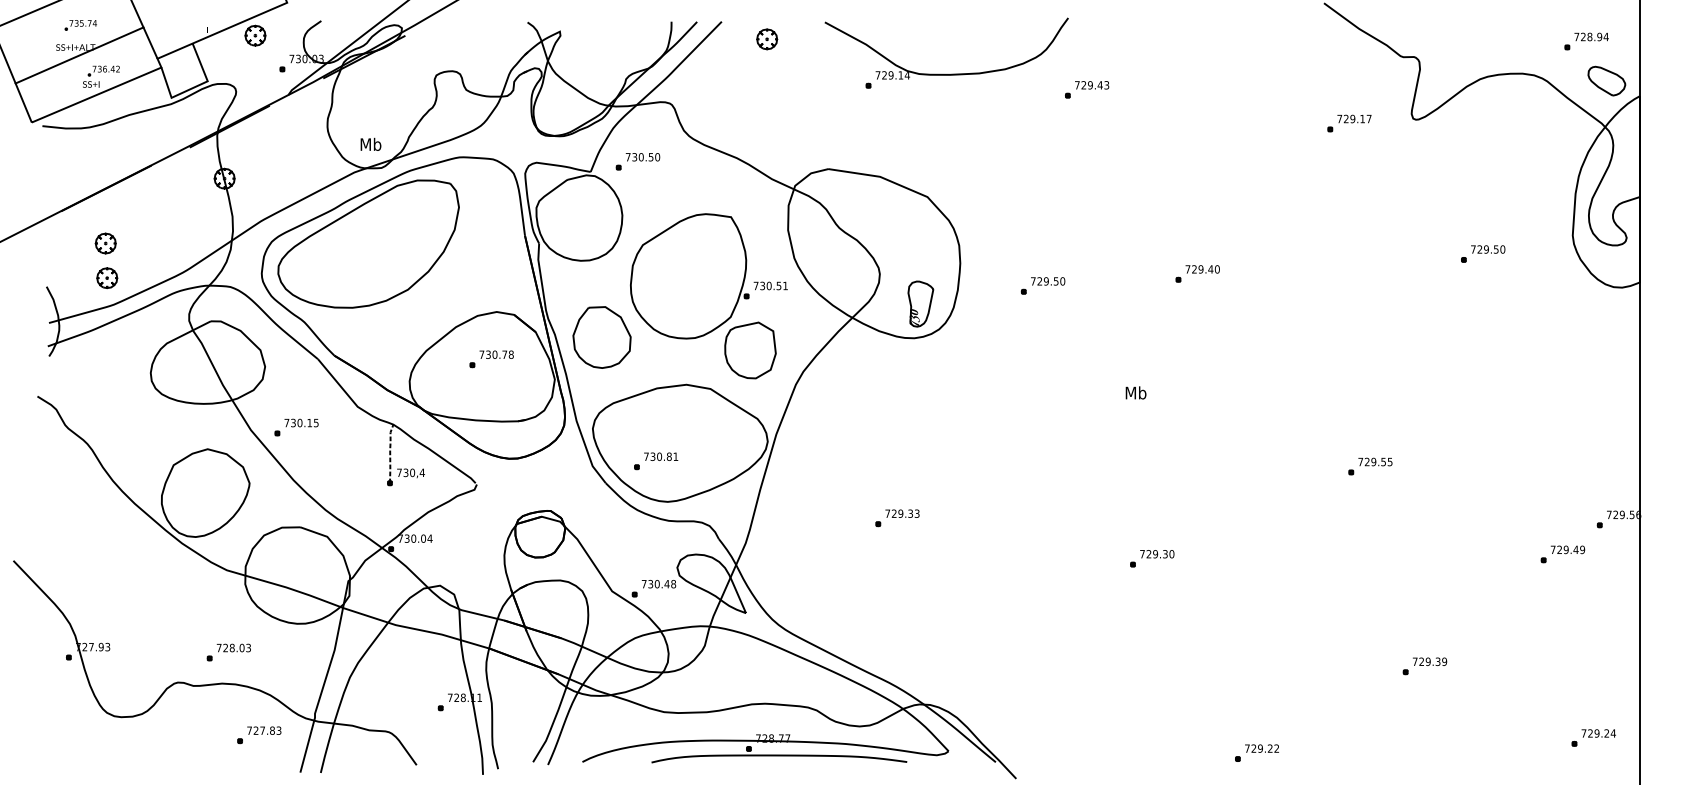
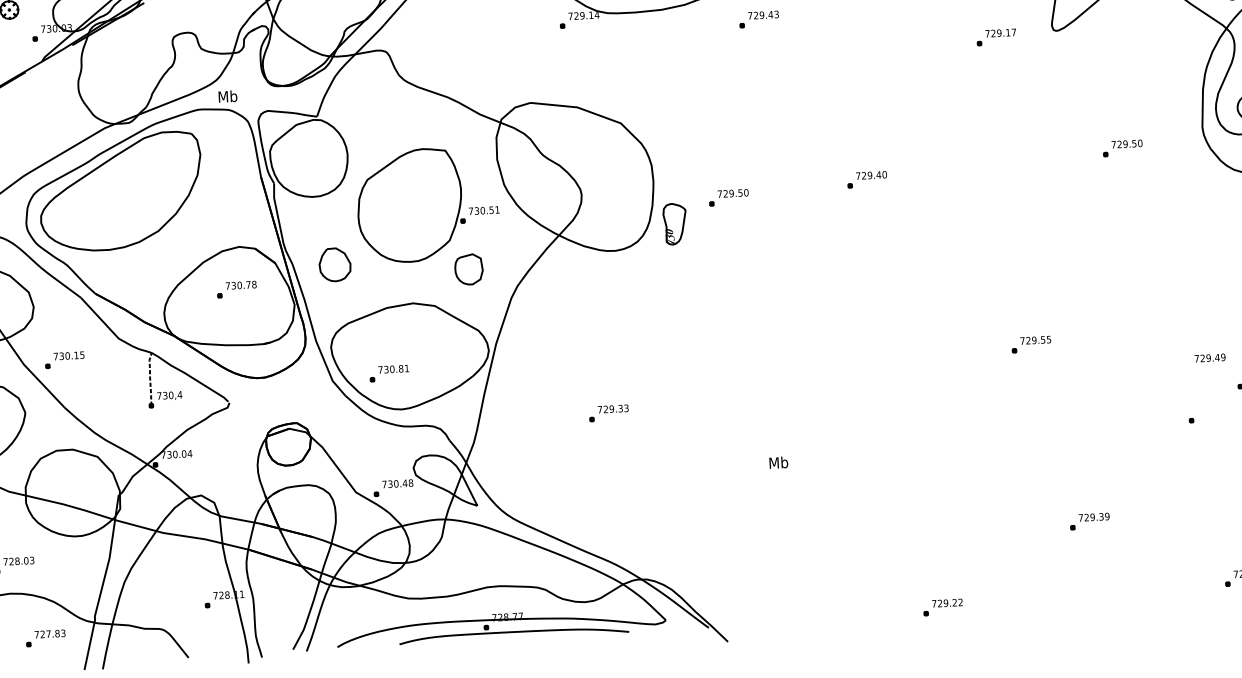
text: (370, 143) -> (227, 95), moved
part: (637, 161) -> (358, 105), removed
part: (920, 303) -> (674, 223), moved
part: (601, 337) -> (334, 264), size x0.6
part: (750, 350) -> (469, 269), size x0.6
text: (1135, 392) -> (778, 462), moved
text: (1567, 549) -> (1209, 357), moved
part: (1152, 558) -> (840, 437), removed

